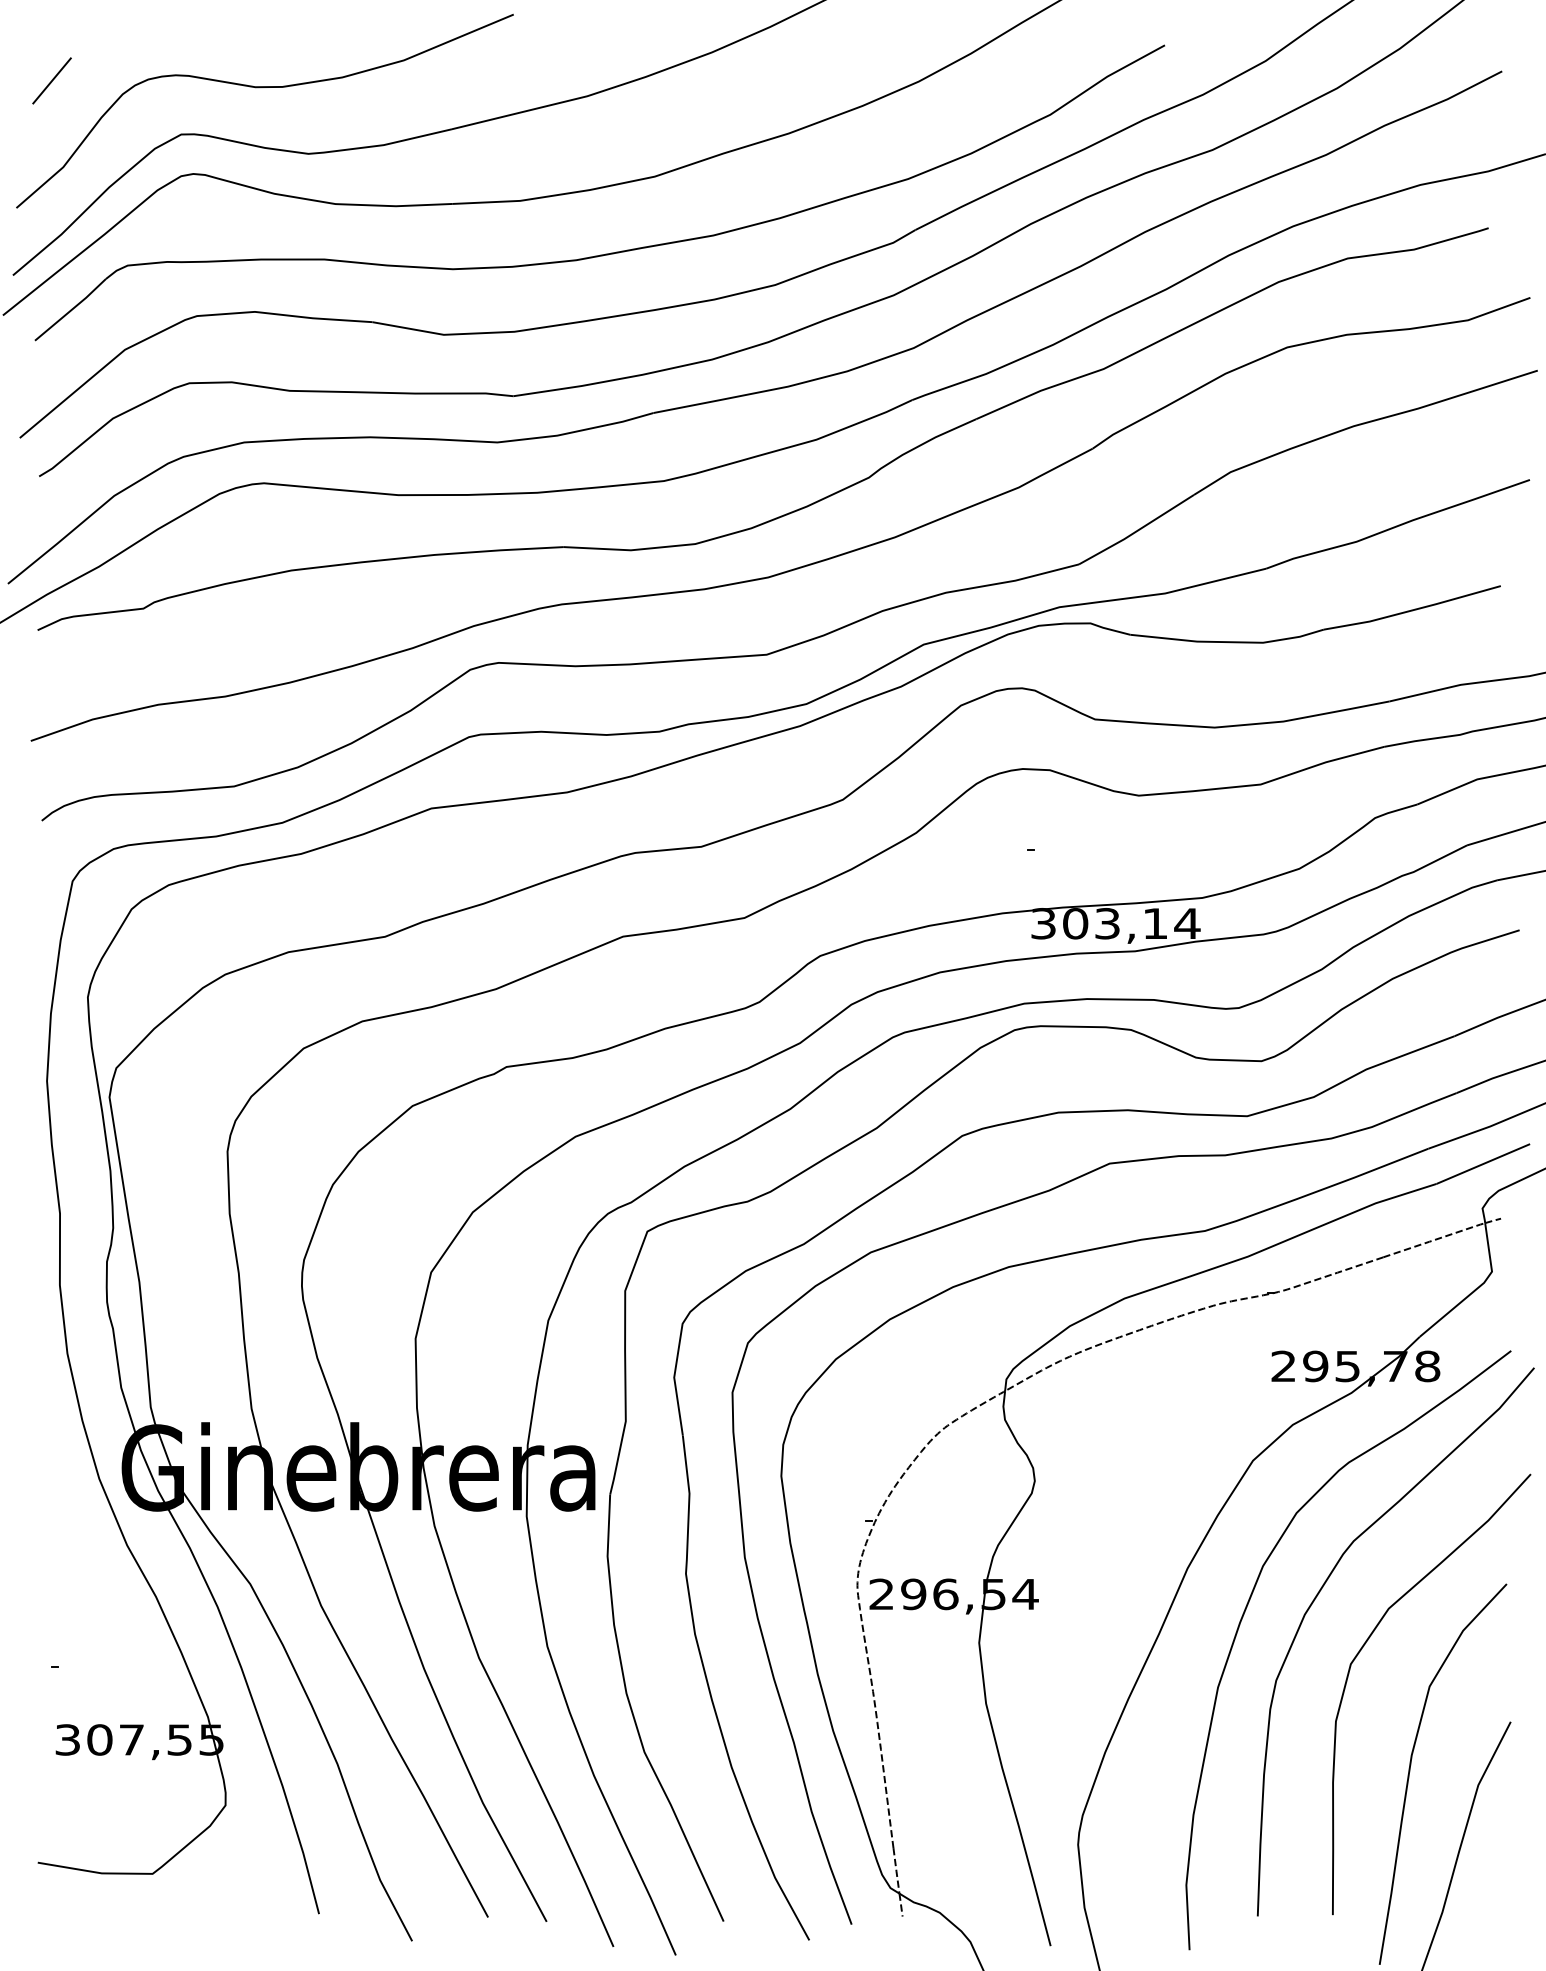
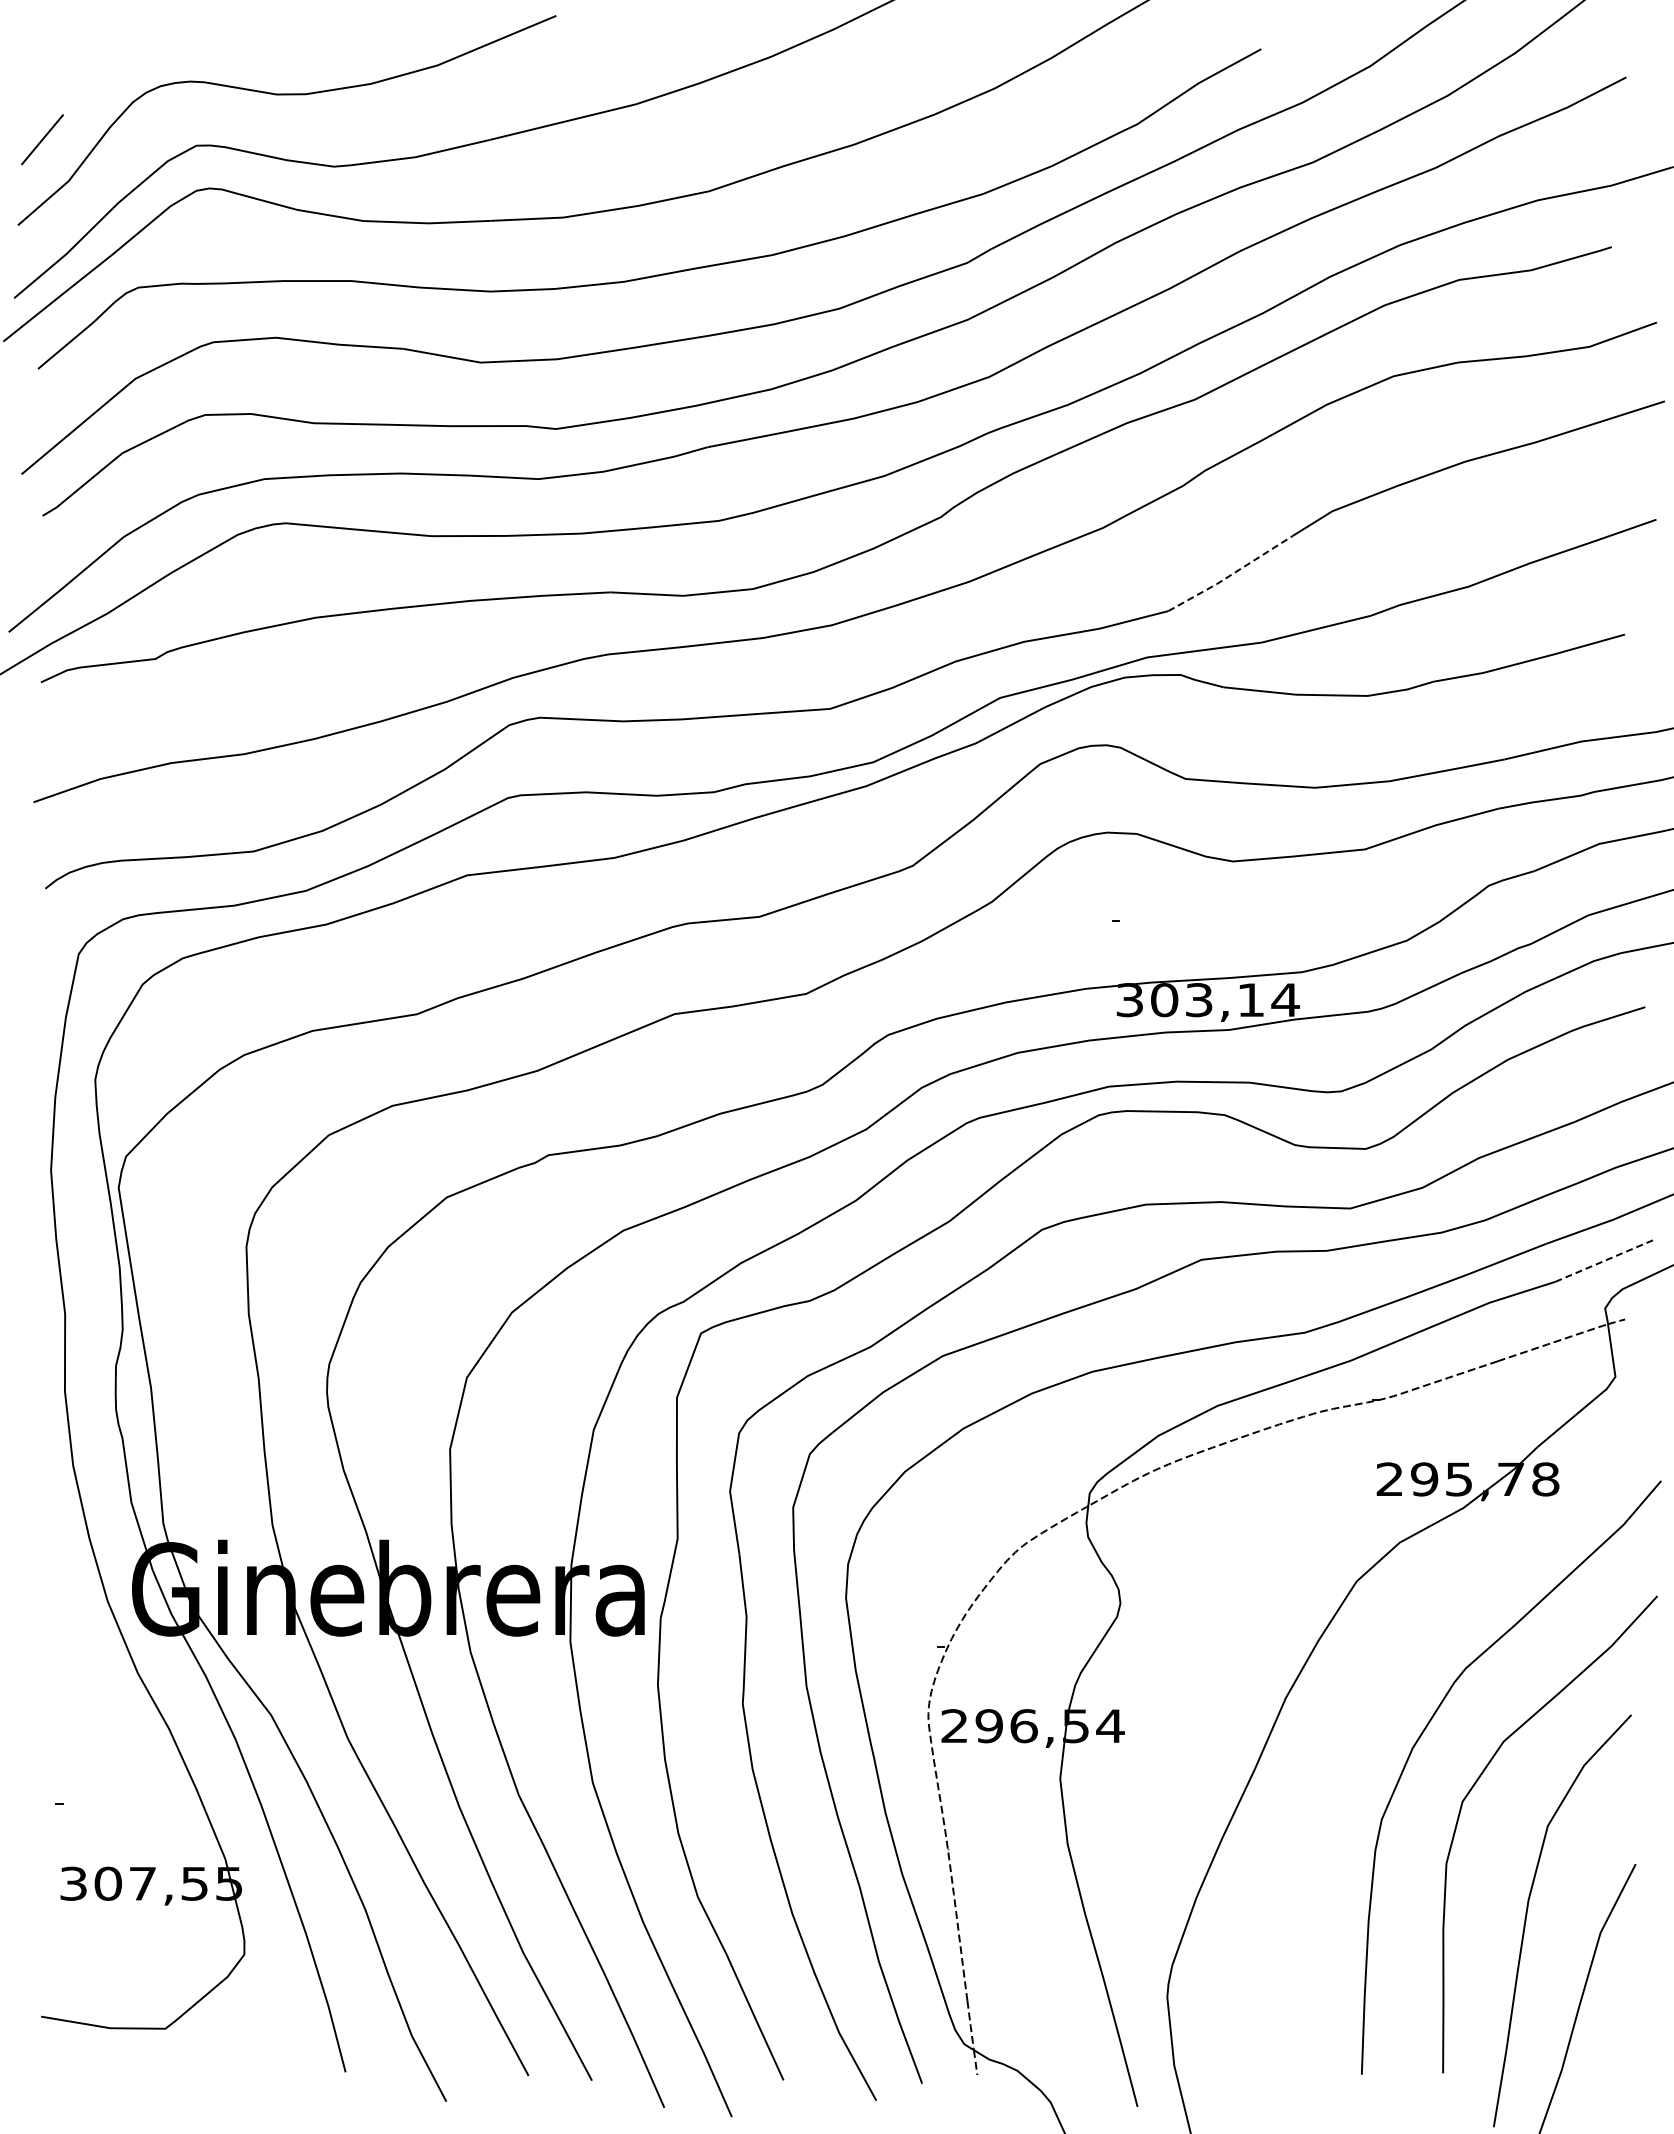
line: (52, 80) -> (42, 139), moved
line: (1137, 530) -> (1231, 574), solid -> dashed
line: (1483, 1164) -> (1606, 1260), solid -> dashed
curve: (1246, 1610) -> (1349, 1743), removed

